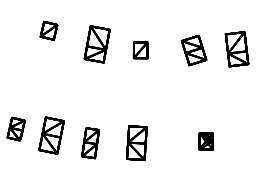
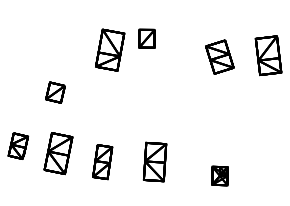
part: (48, 30) -> (54, 92), moved
part: (140, 50) -> (146, 38), moved
part: (205, 141) -> (219, 176), moved

